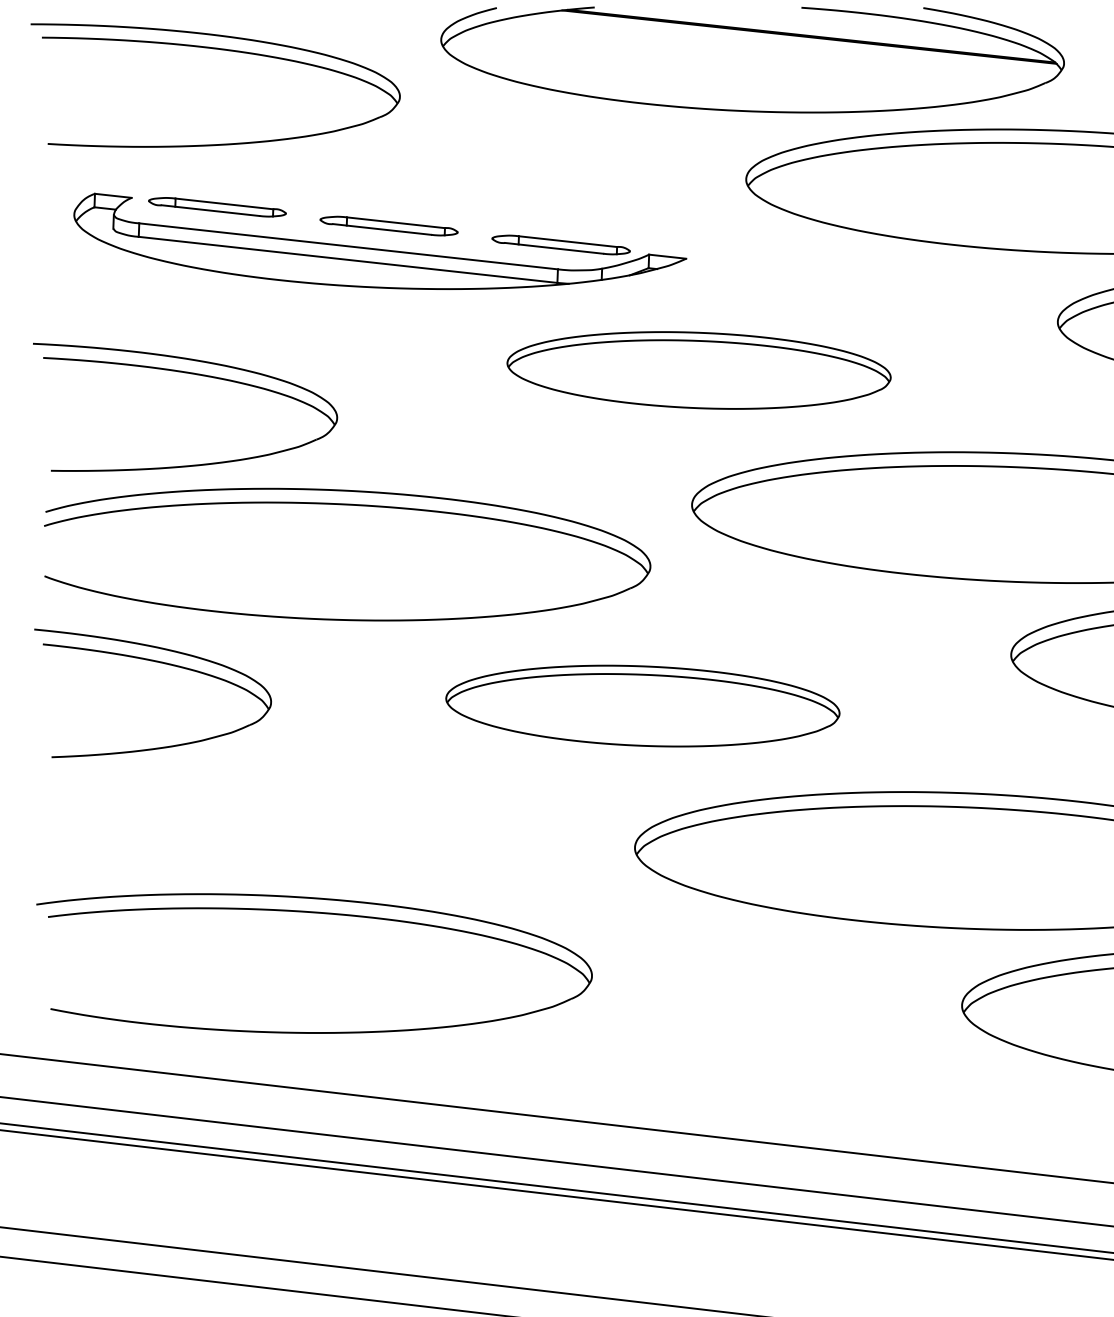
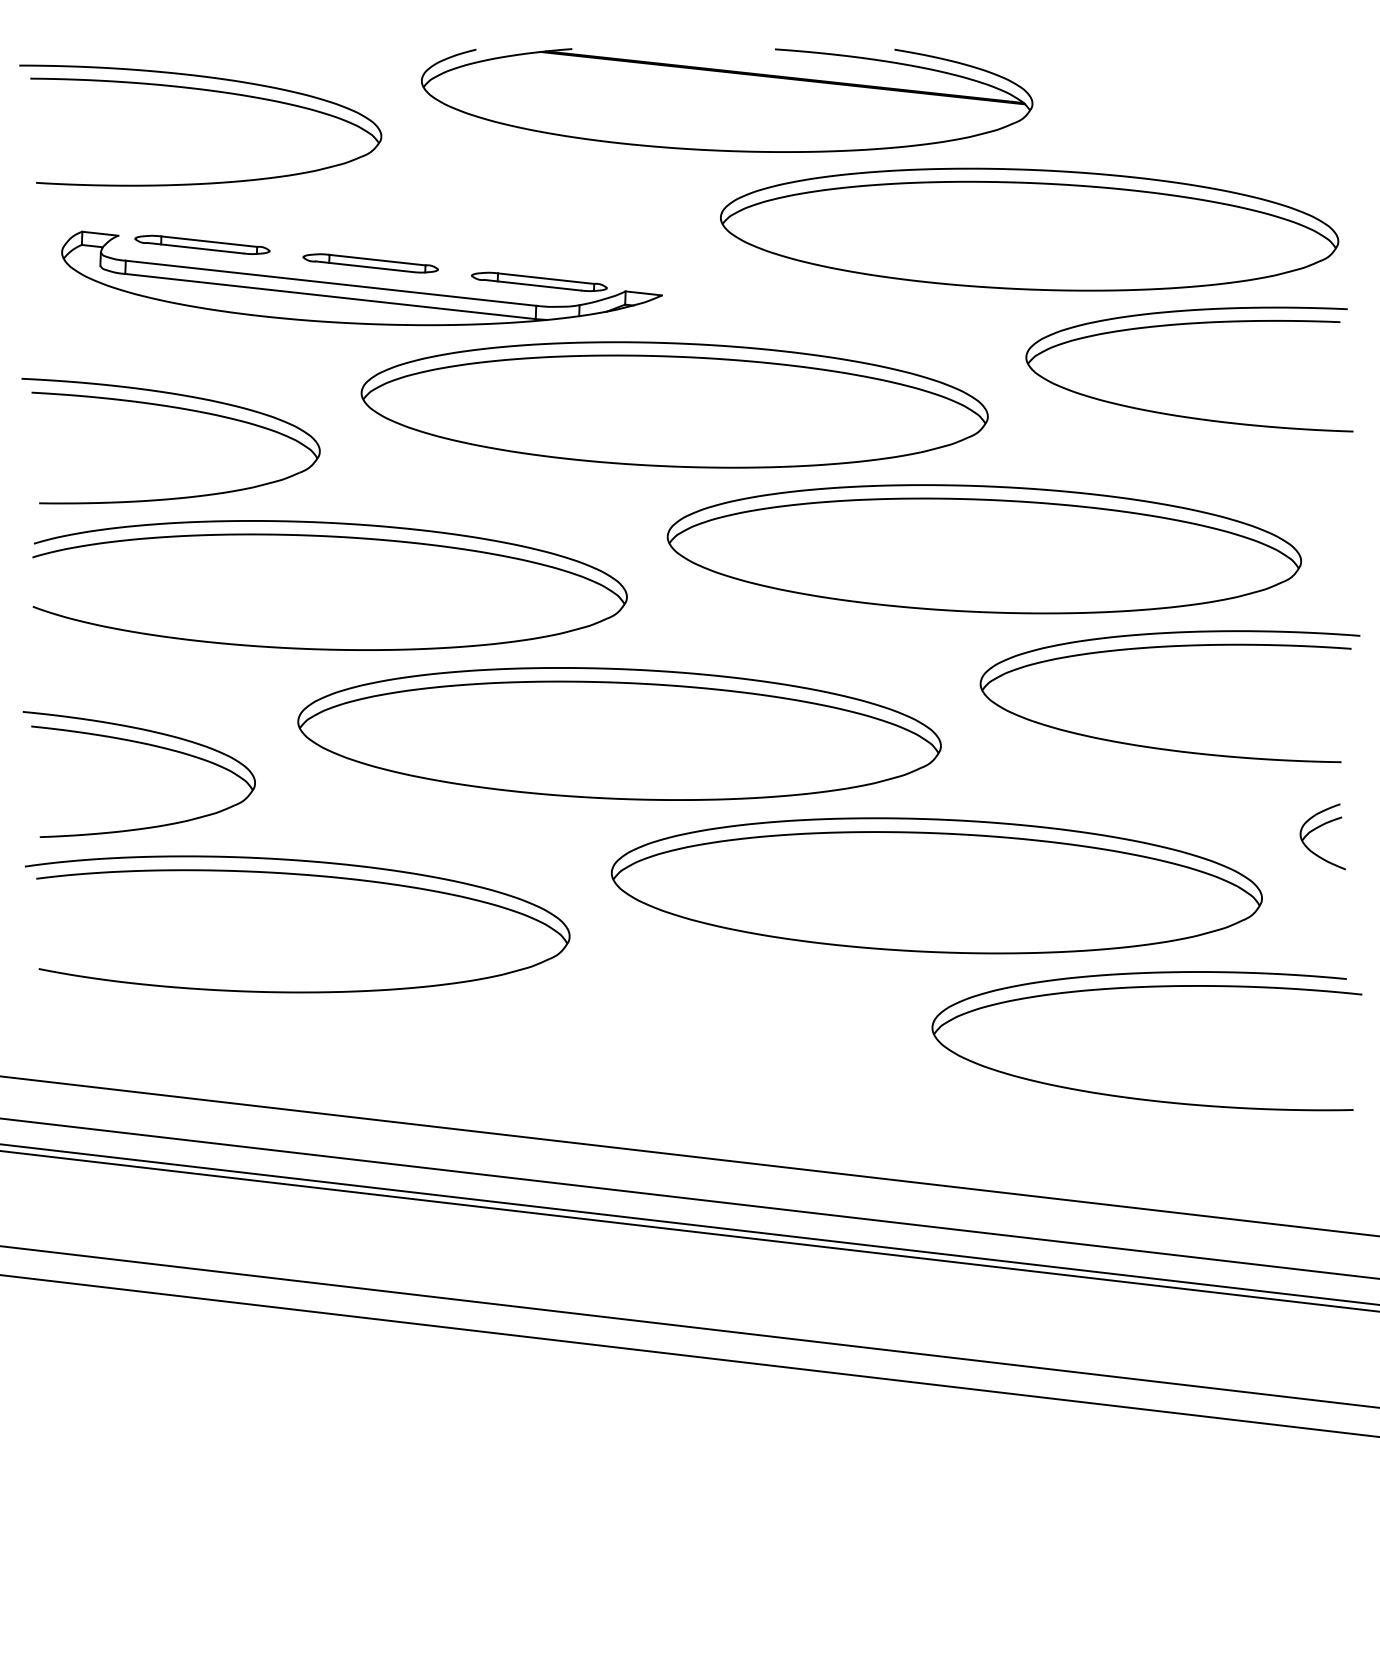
part: (698, 370) -> (674, 404), size x1.67
part: (156, 662) -> (142, 744), moved
part: (642, 705) -> (619, 733), size x1.67
part: (314, 913) -> (297, 875), moved

